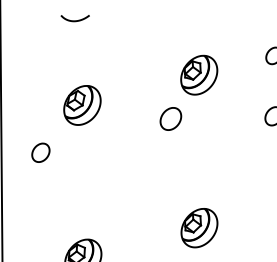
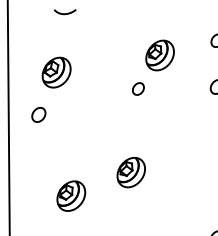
part: (82, 105) -> (56, 72), moved
part: (171, 118) -> (138, 88), size x0.7
part: (198, 228) -> (130, 172), moved

